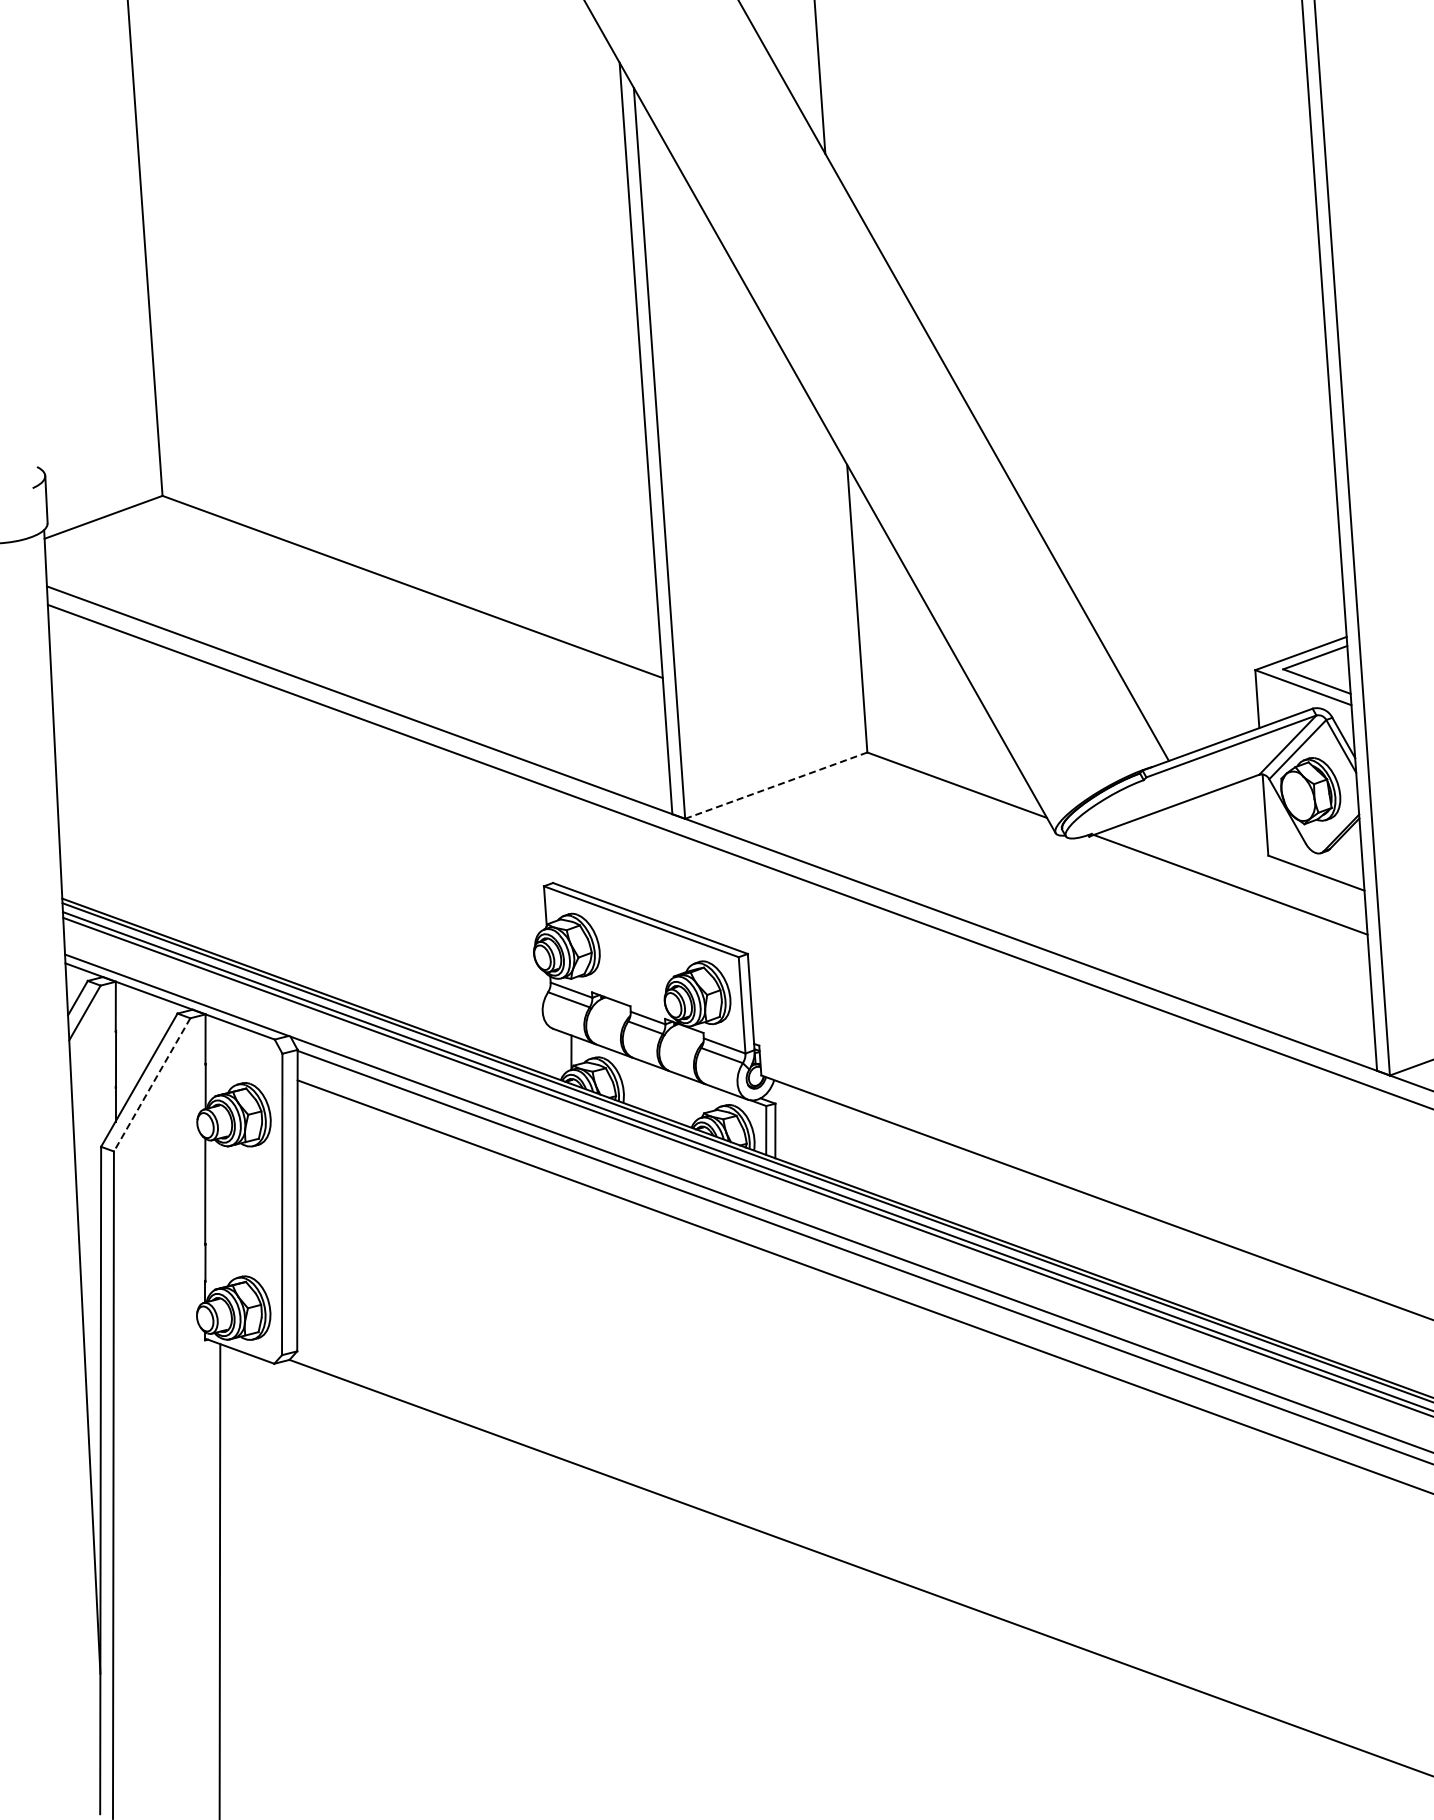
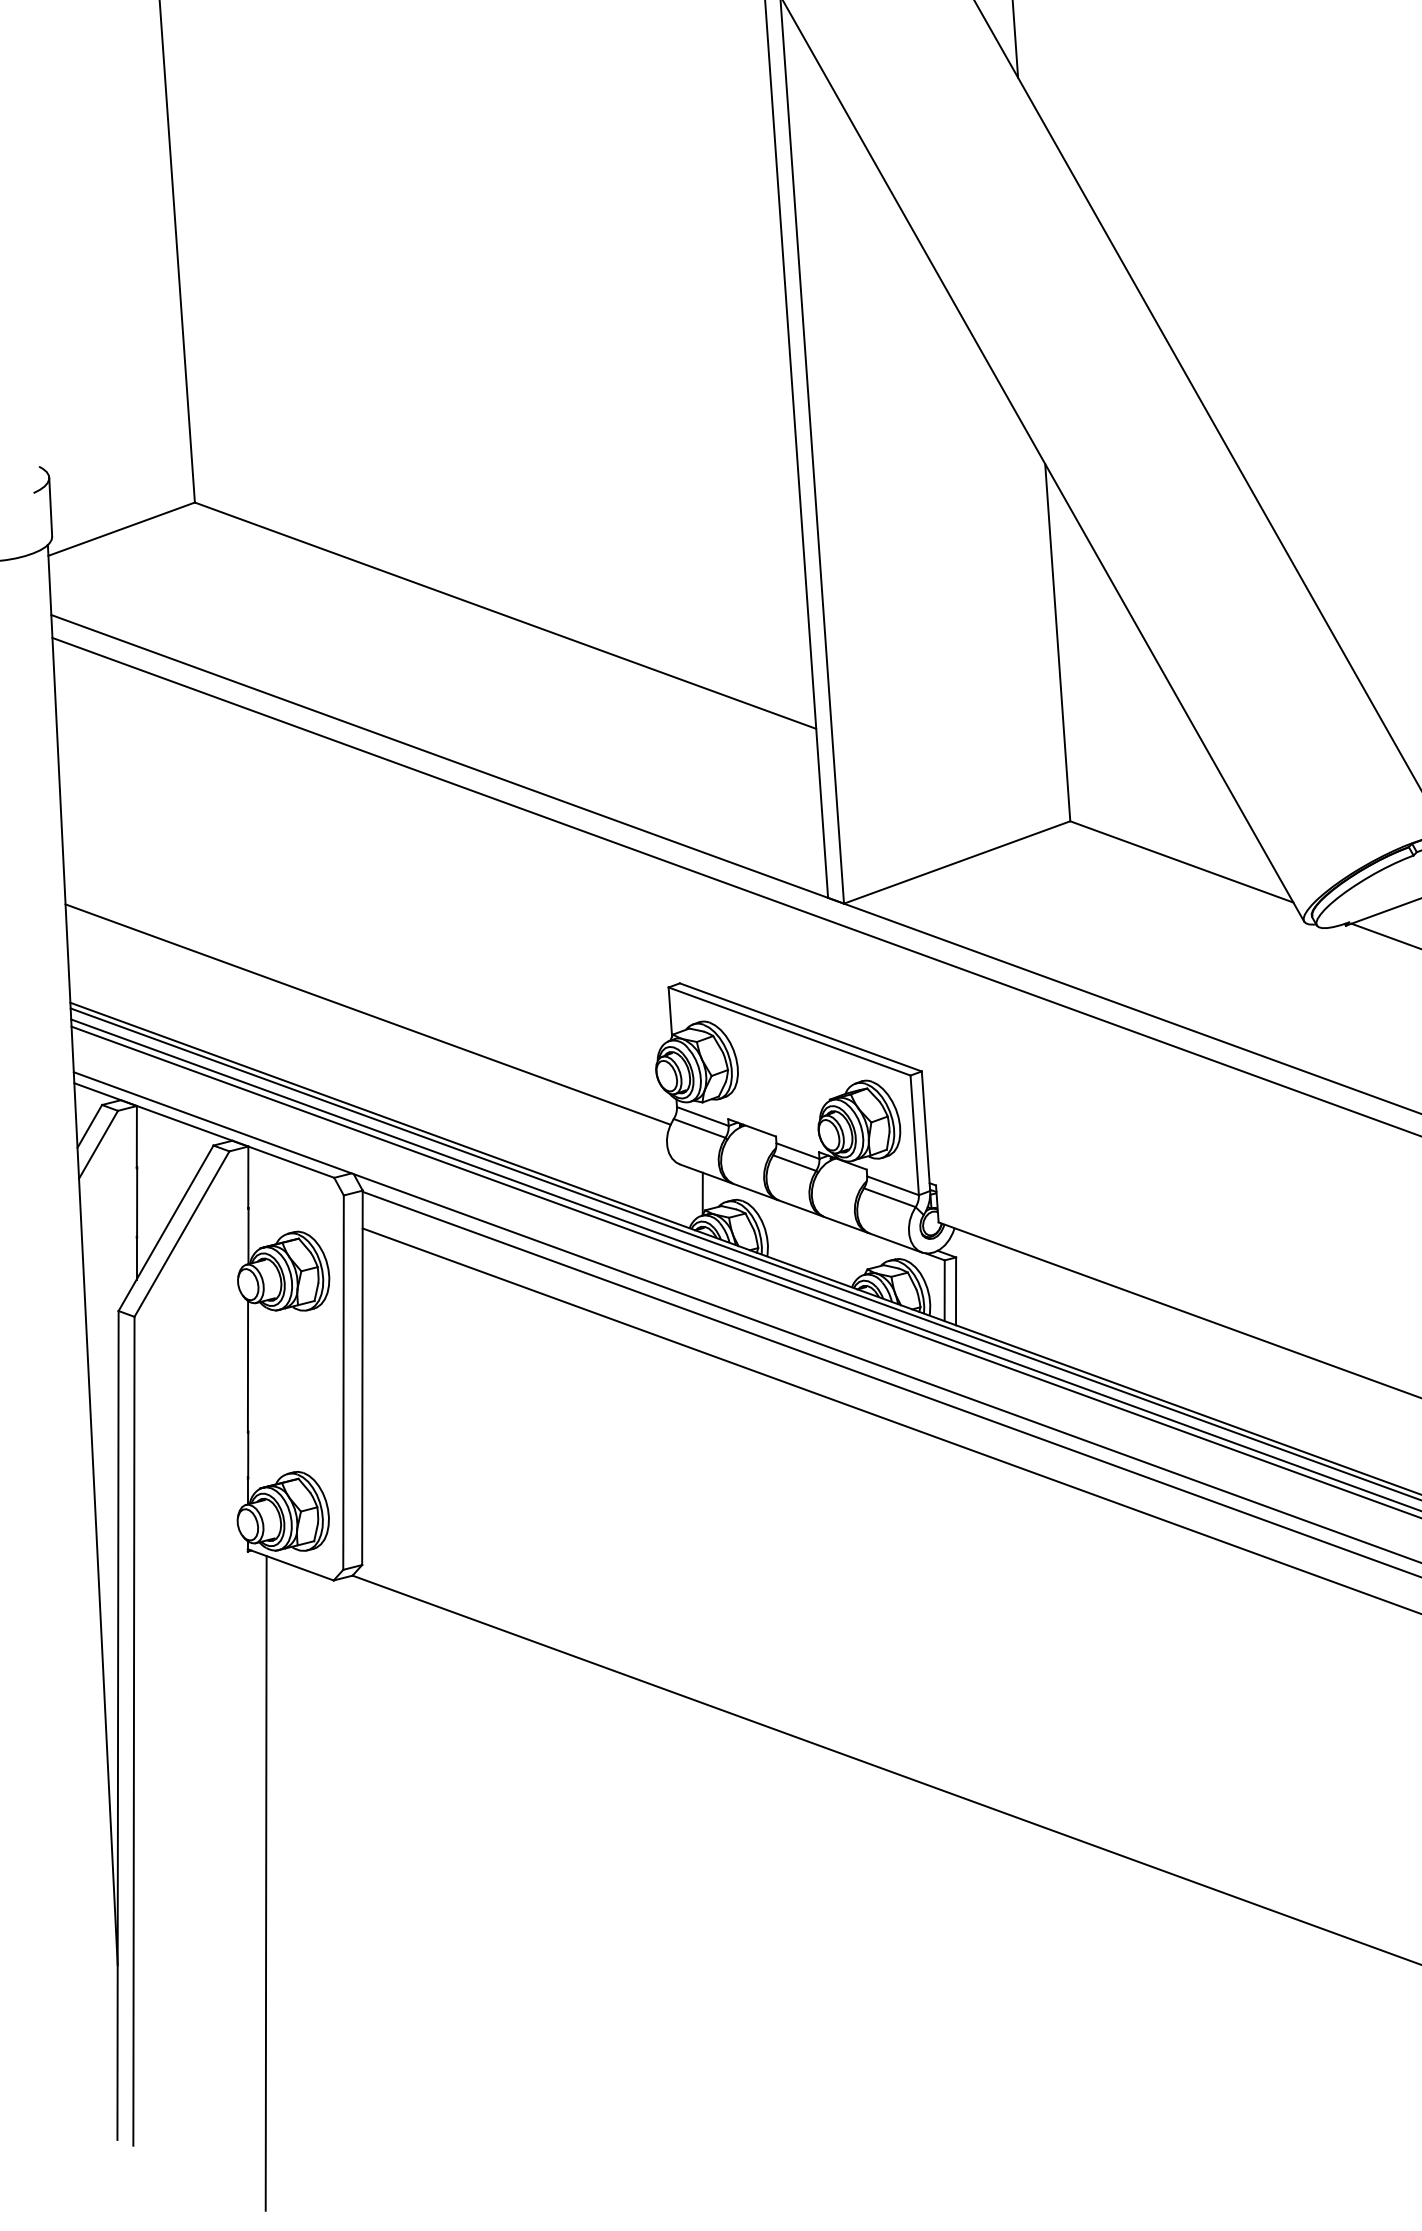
line: (776, 785) -> (957, 862), dashed -> solid
line: (301, 907) -> (367, 1013), added
line: (152, 1084) -> (182, 1233), dashed -> solid

